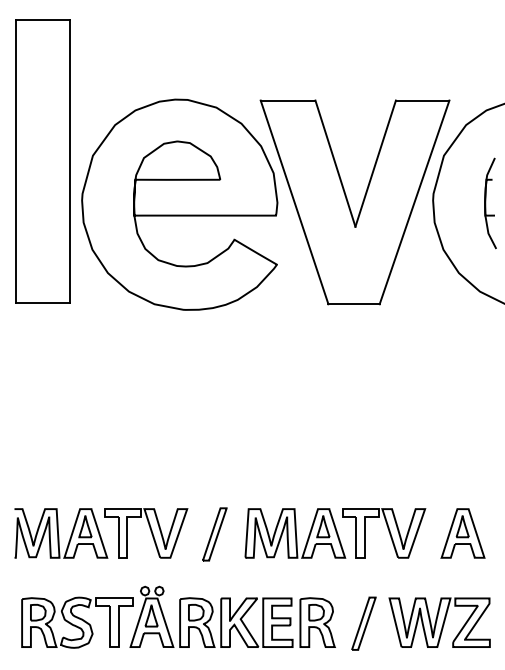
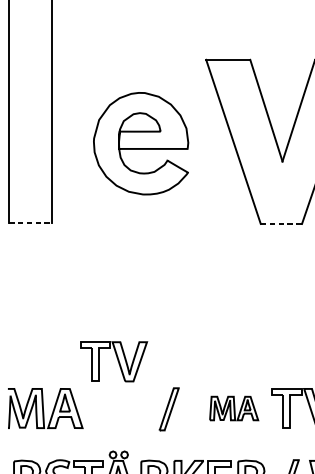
part: (179, 204) -> (140, 143), size x0.6
line: (42, 302) -> (30, 222), solid -> dashed
line: (354, 304) -> (281, 224), solid -> dashed
part: (146, 533) -> (114, 361), moved
part: (295, 533) -> (234, 408), size x0.6

